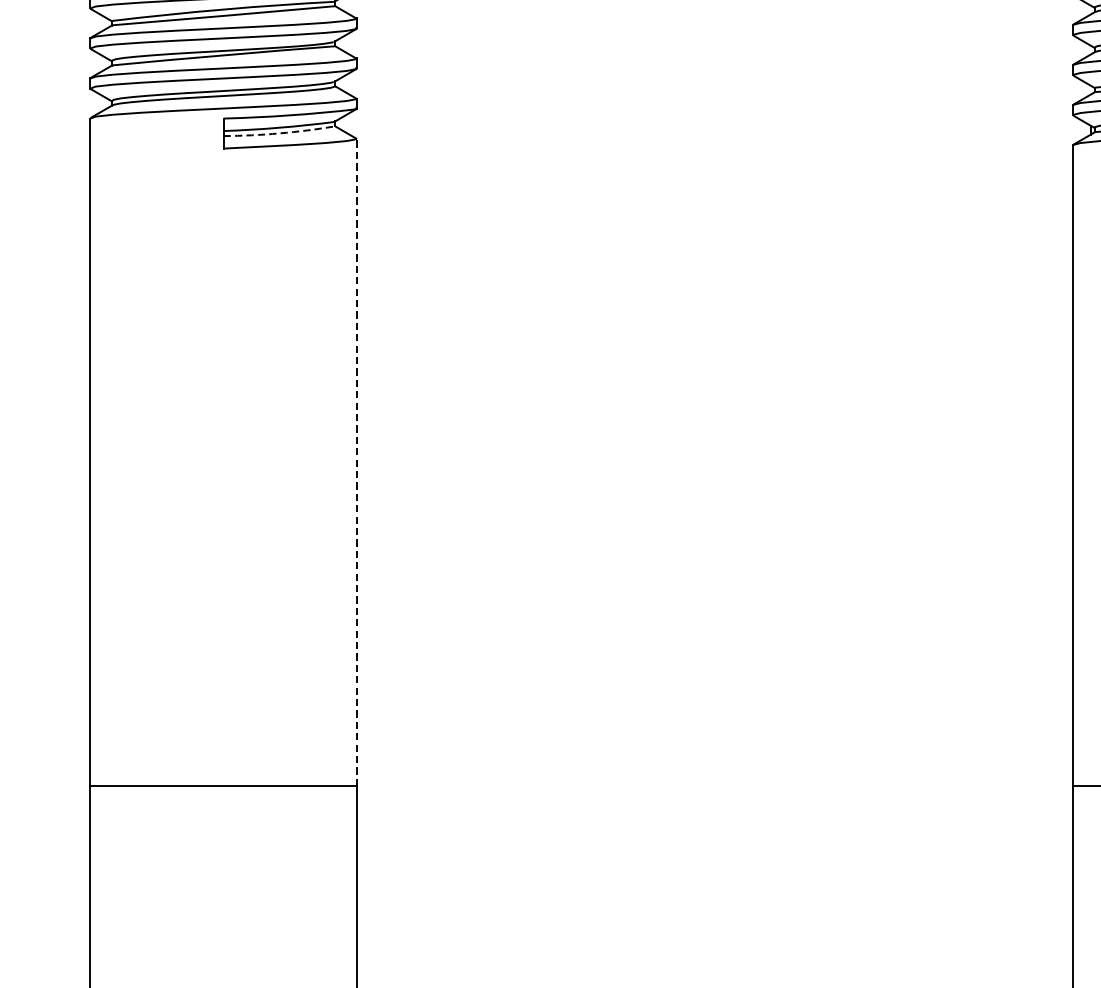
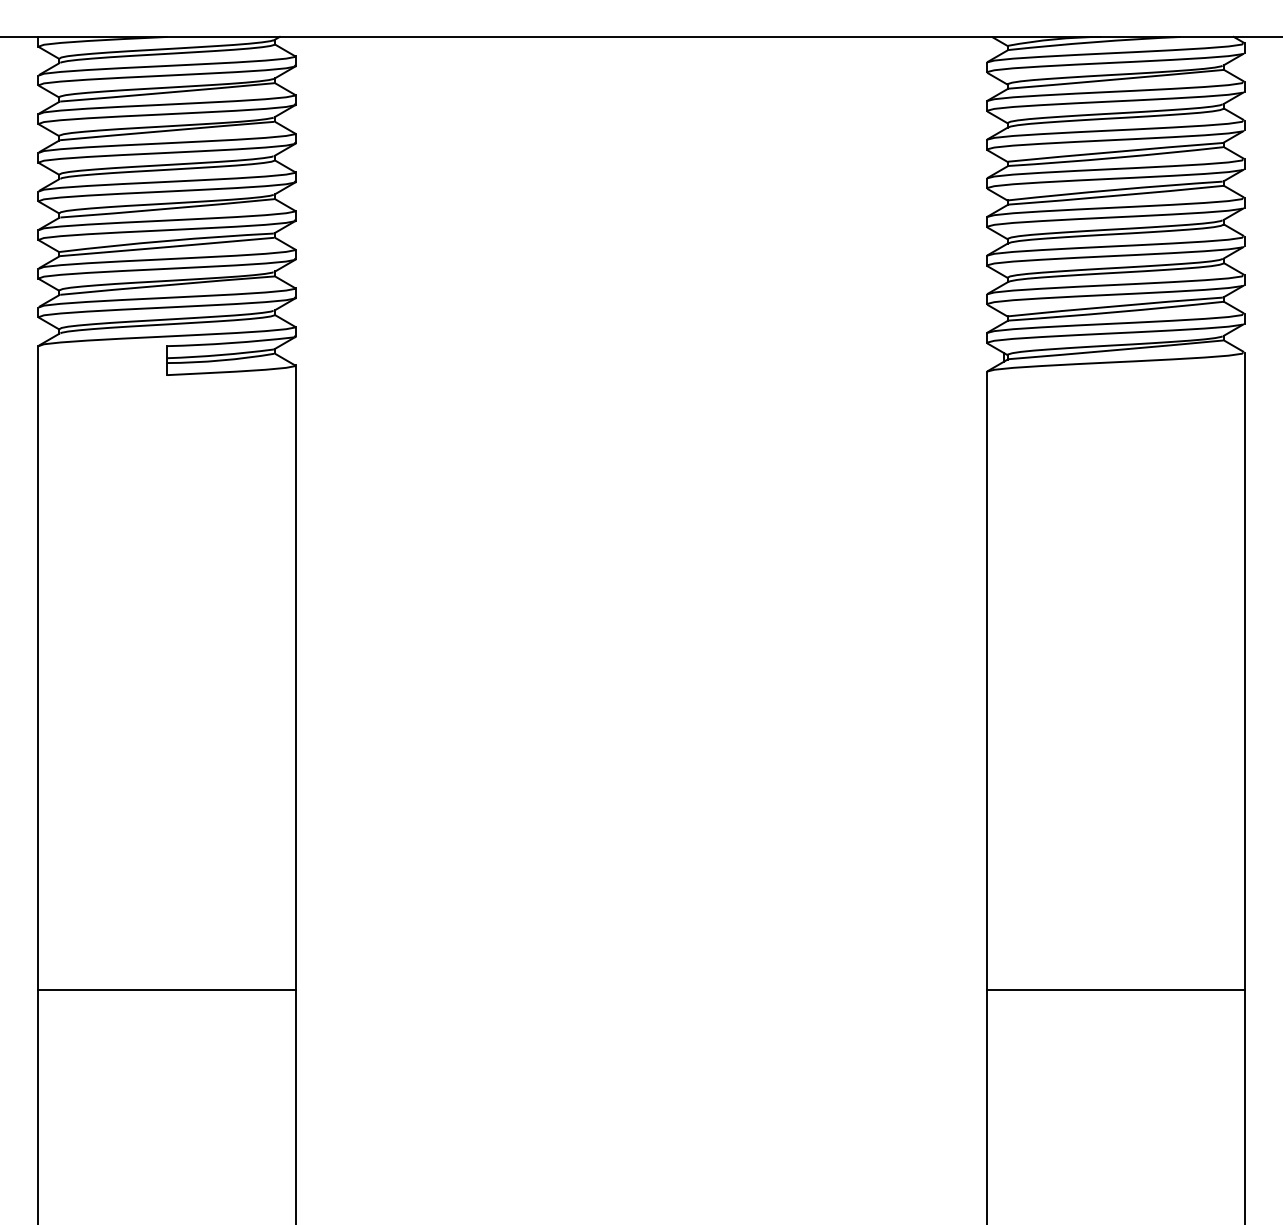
arc: (279, 133) -> (221, 360), dashed -> solid
line: (357, 461) -> (296, 677), dashed -> solid

